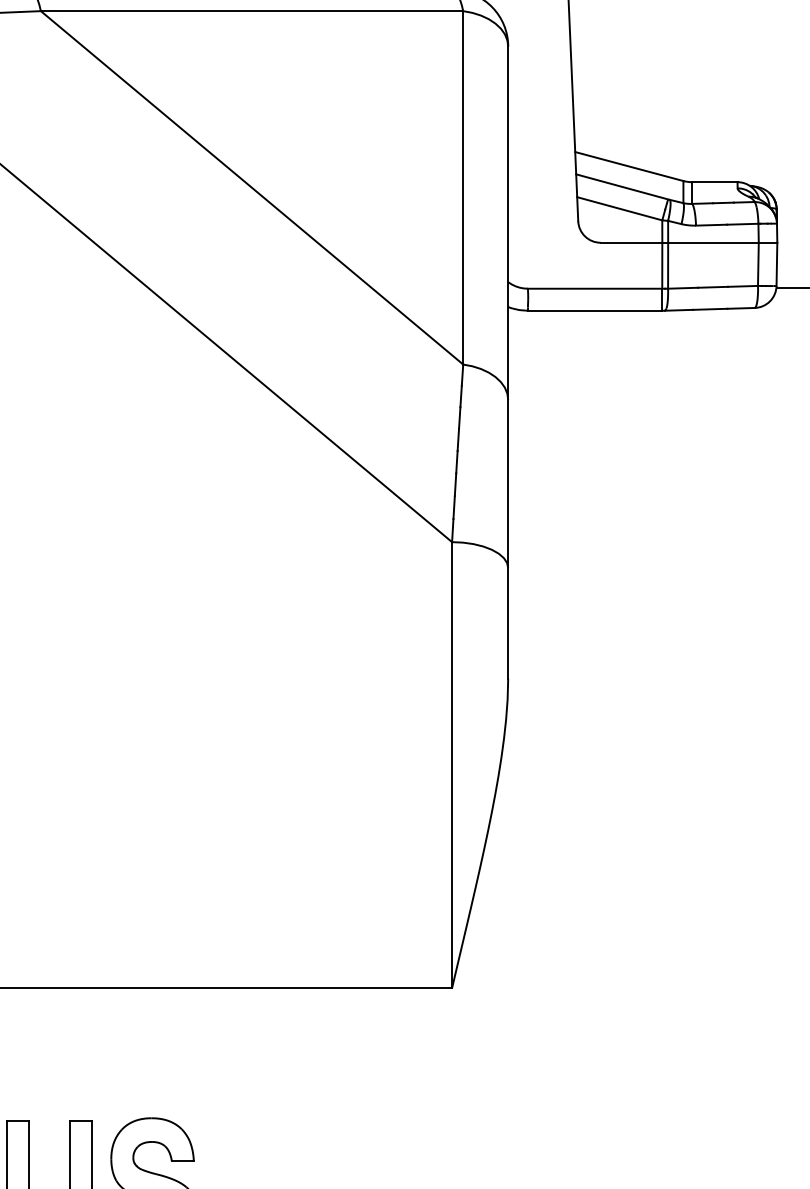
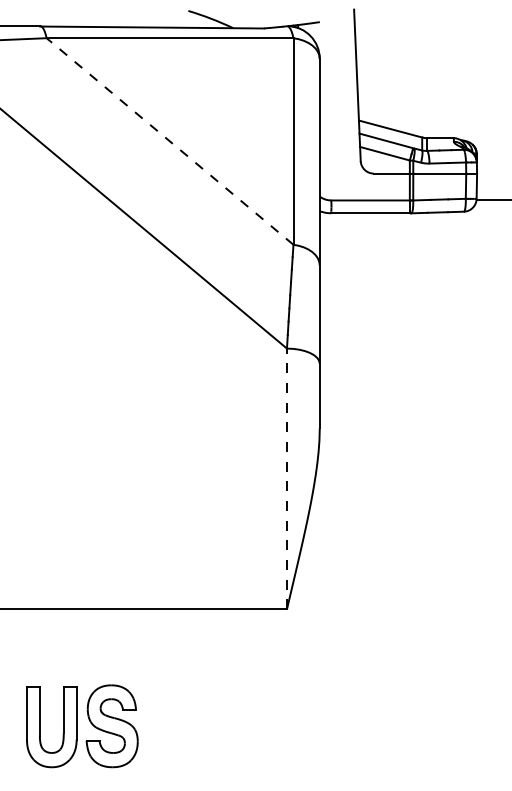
line: (252, 187) -> (170, 141), solid -> dashed
line: (451, 764) -> (286, 478), solid -> dashed

